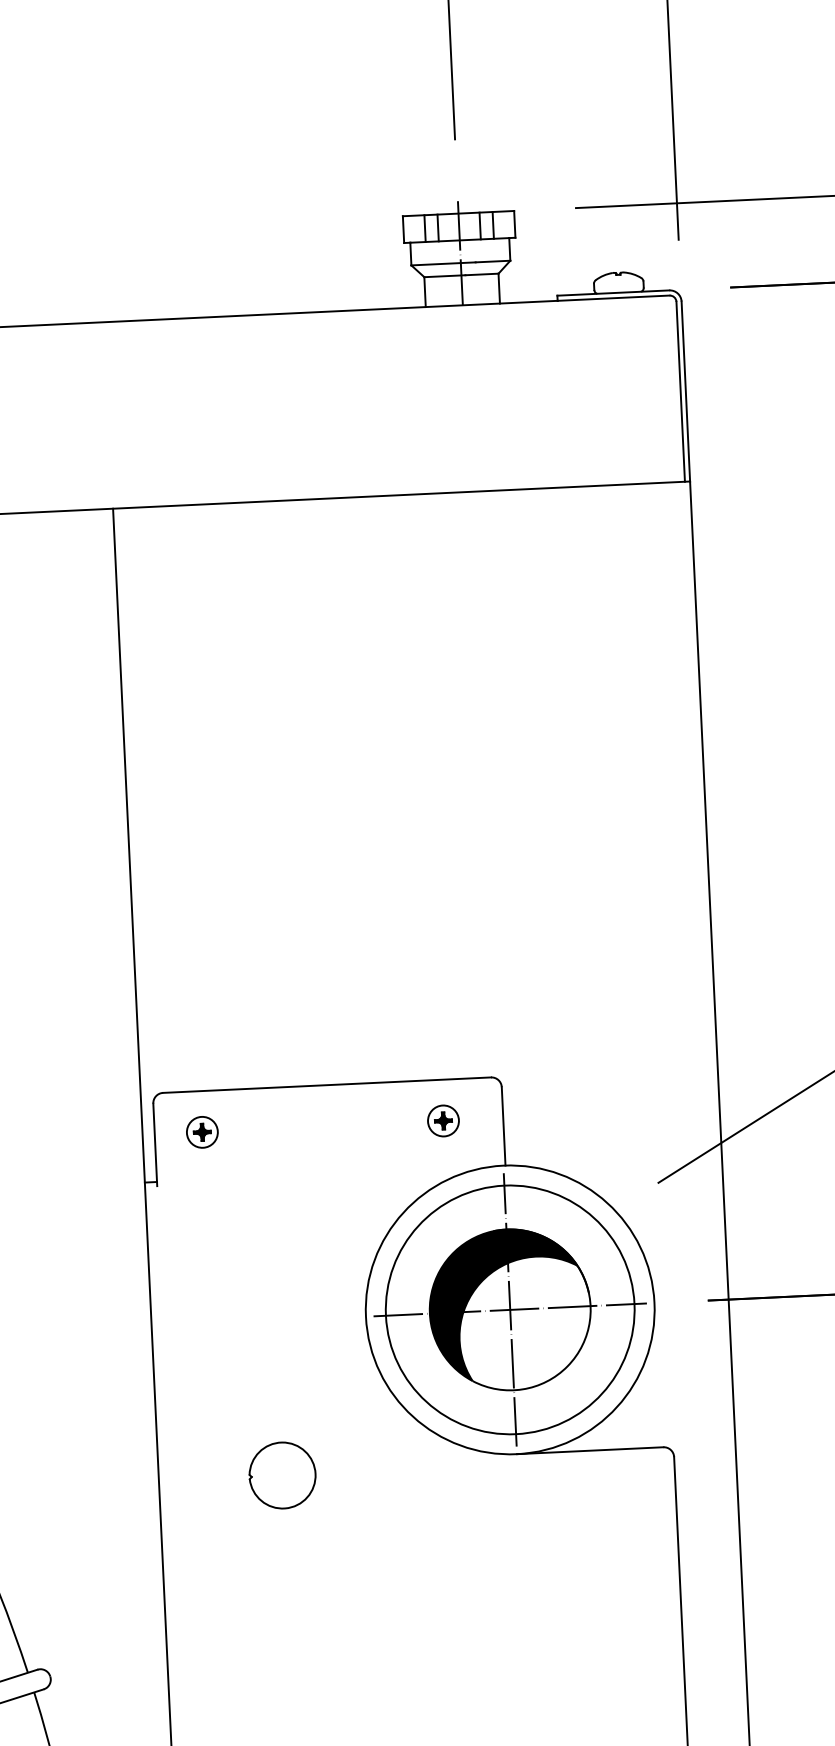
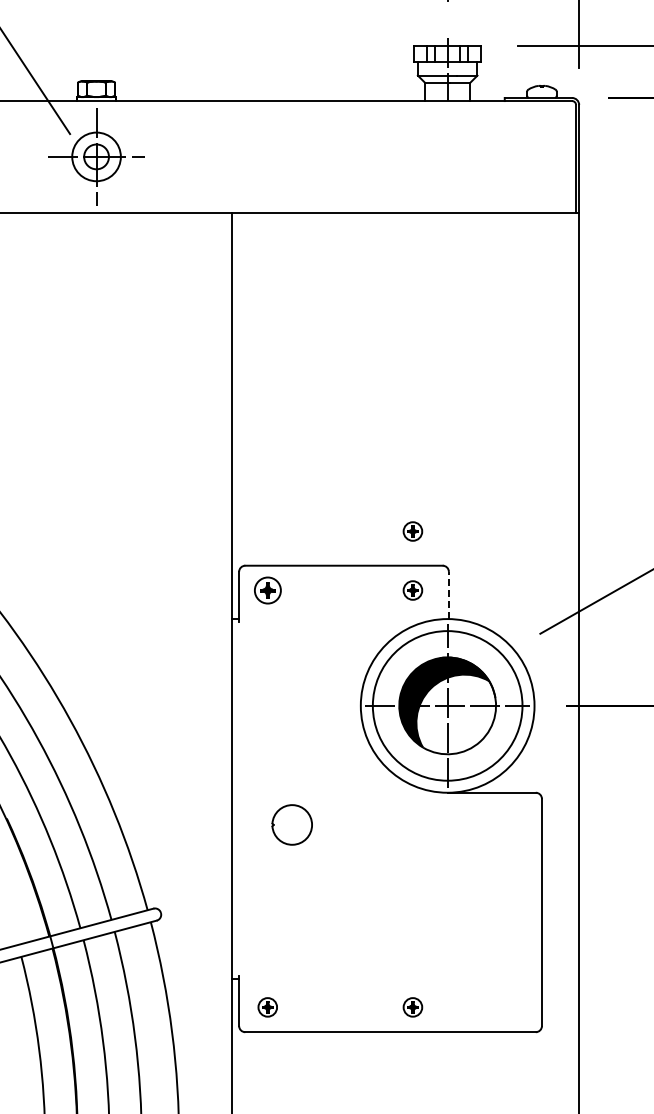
part: (438, 1022) -> (412, 531), added
line: (502, 1126) -> (448, 595), solid -> dashed
part: (201, 1132) -> (267, 590), size x1.4
part: (281, 1474) -> (291, 824), moved

